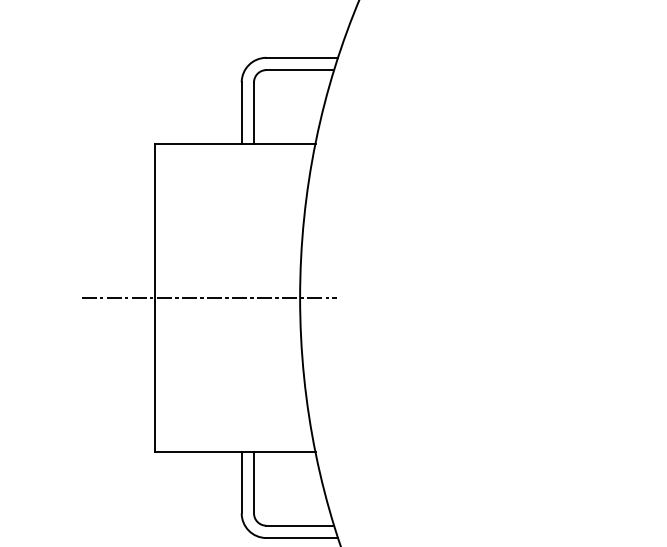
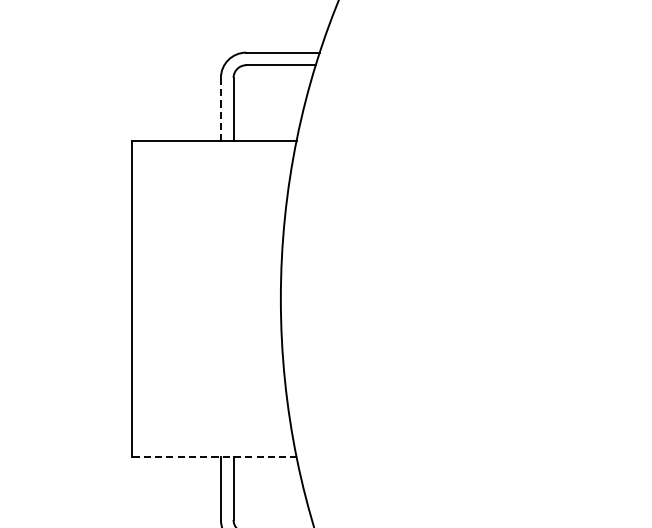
line: (241, 113) -> (220, 109), solid -> dashed
line: (209, 297) -> (187, 298), removed
line: (235, 451) -> (214, 456), solid -> dashed

